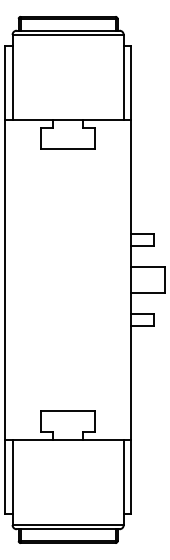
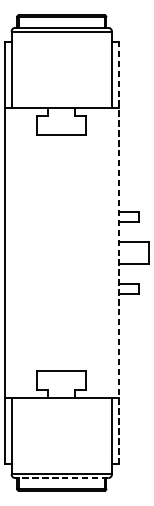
line: (131, 279) -> (118, 252), solid -> dashed
line: (67, 529) -> (61, 478), solid -> dashed

